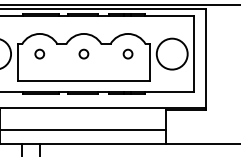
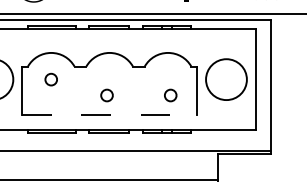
circle: (83, 53) -> (106, 94), moved
circle: (127, 53) -> (169, 94), moved
line: (84, 80) -> (110, 114), solid -> dashed

